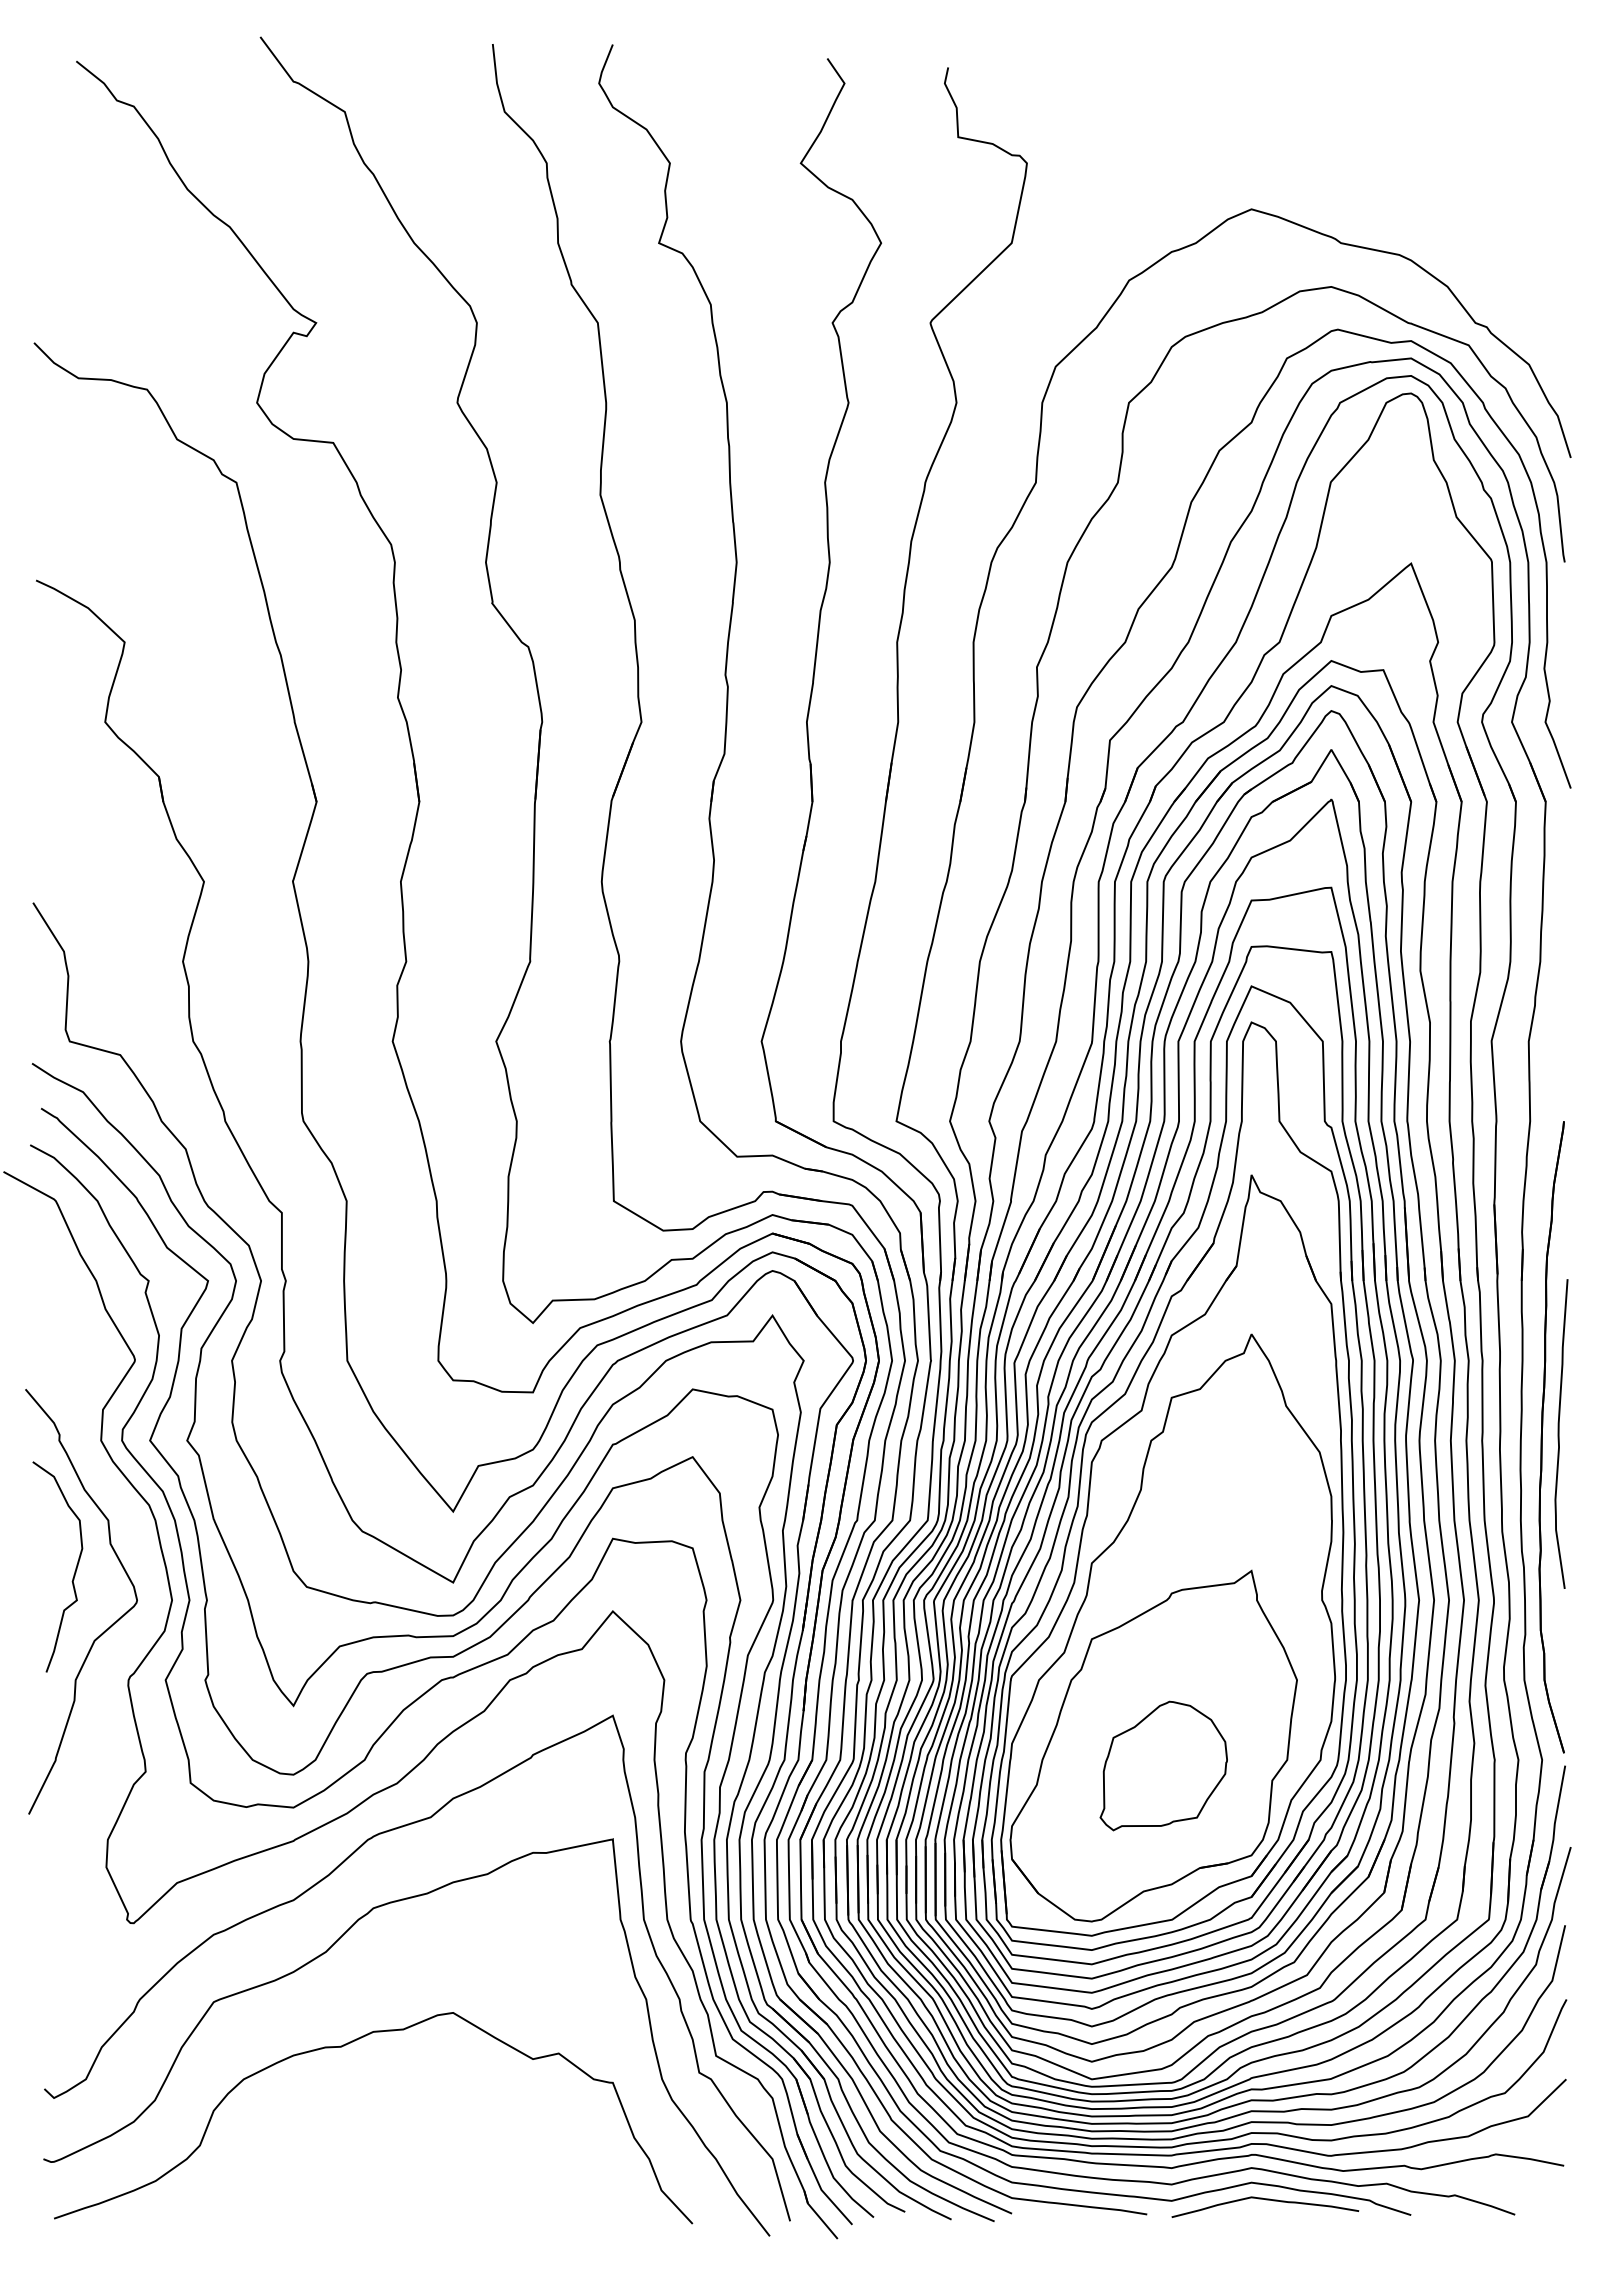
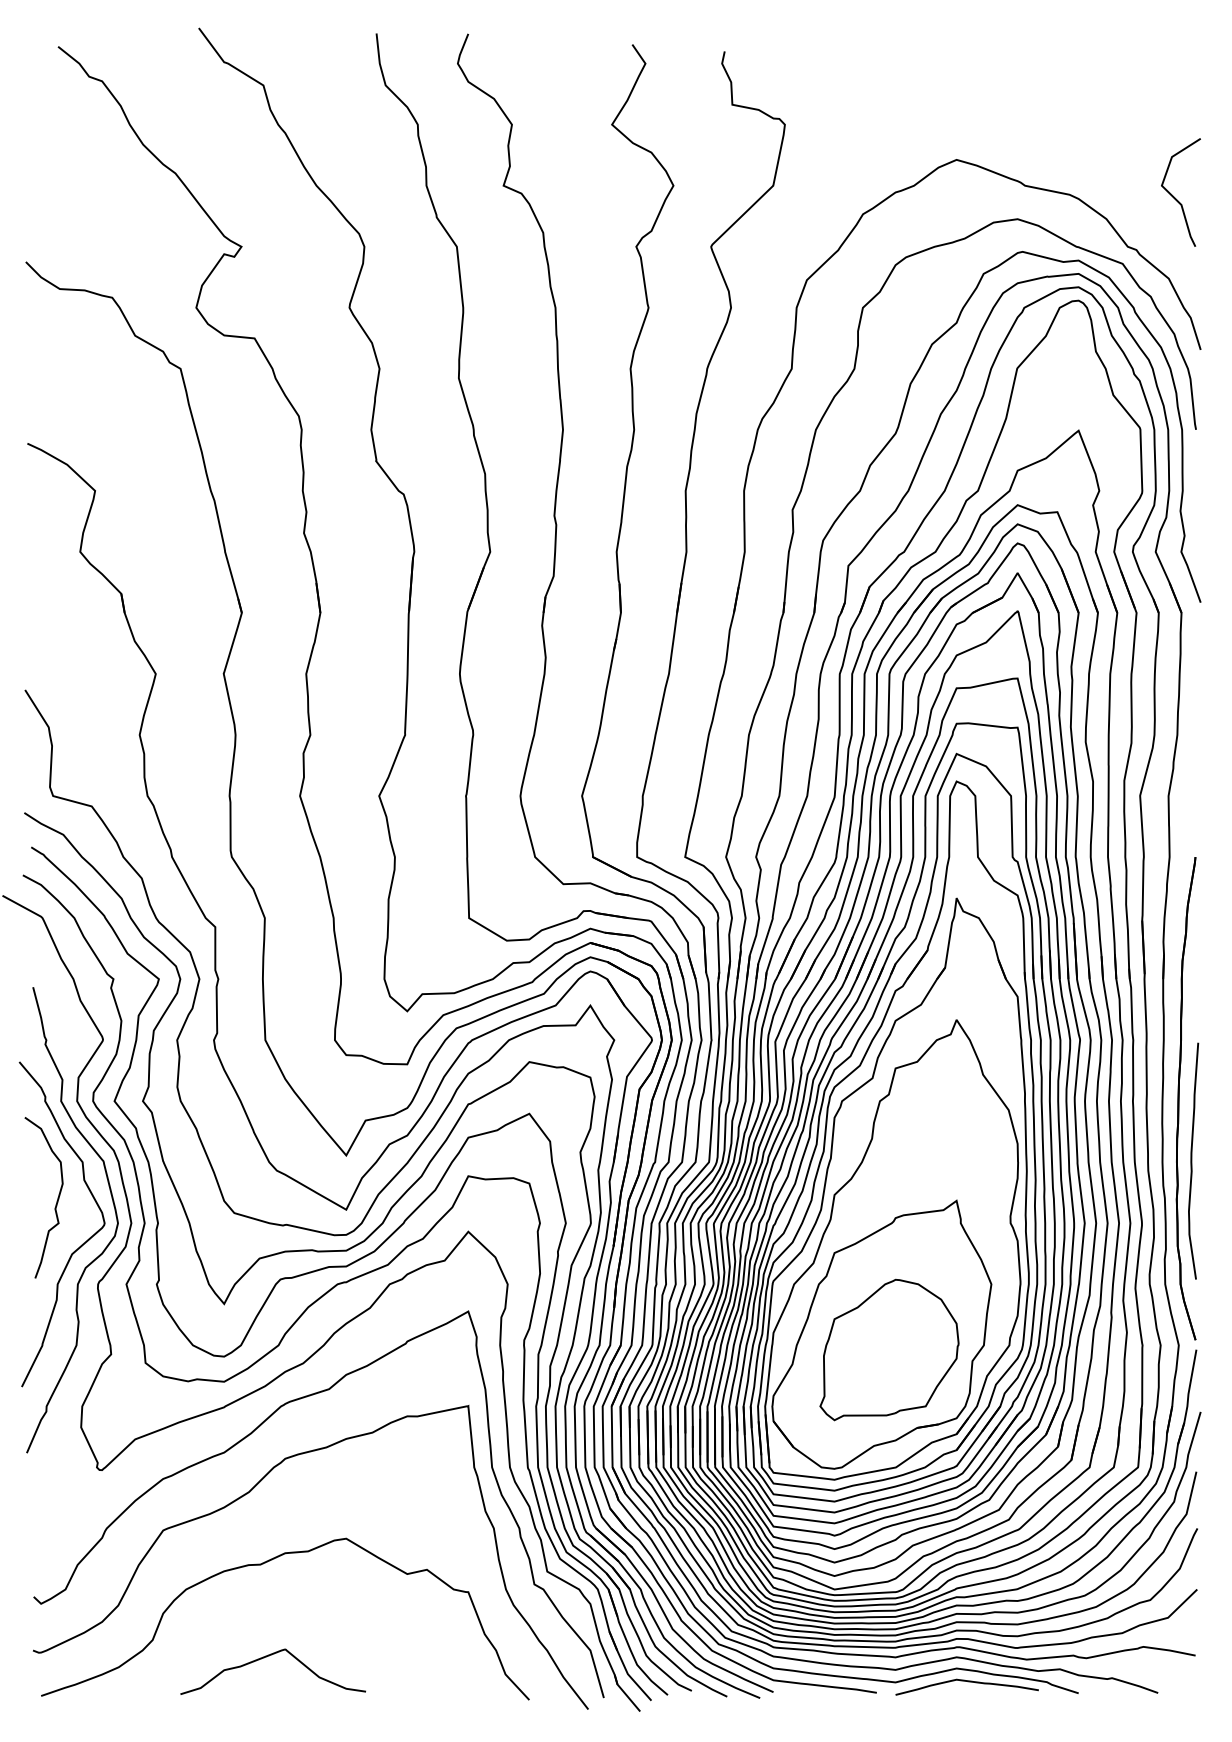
curve: (1538, 259) -> (1175, 198), added
curve: (1559, 1433) -> (1192, 1160), moved
curve: (138, 1631) -> (105, 1247), added
part: (1163, 1765) -> (889, 1349), size x1.43
curve: (350, 2167) -> (267, 1656), added

